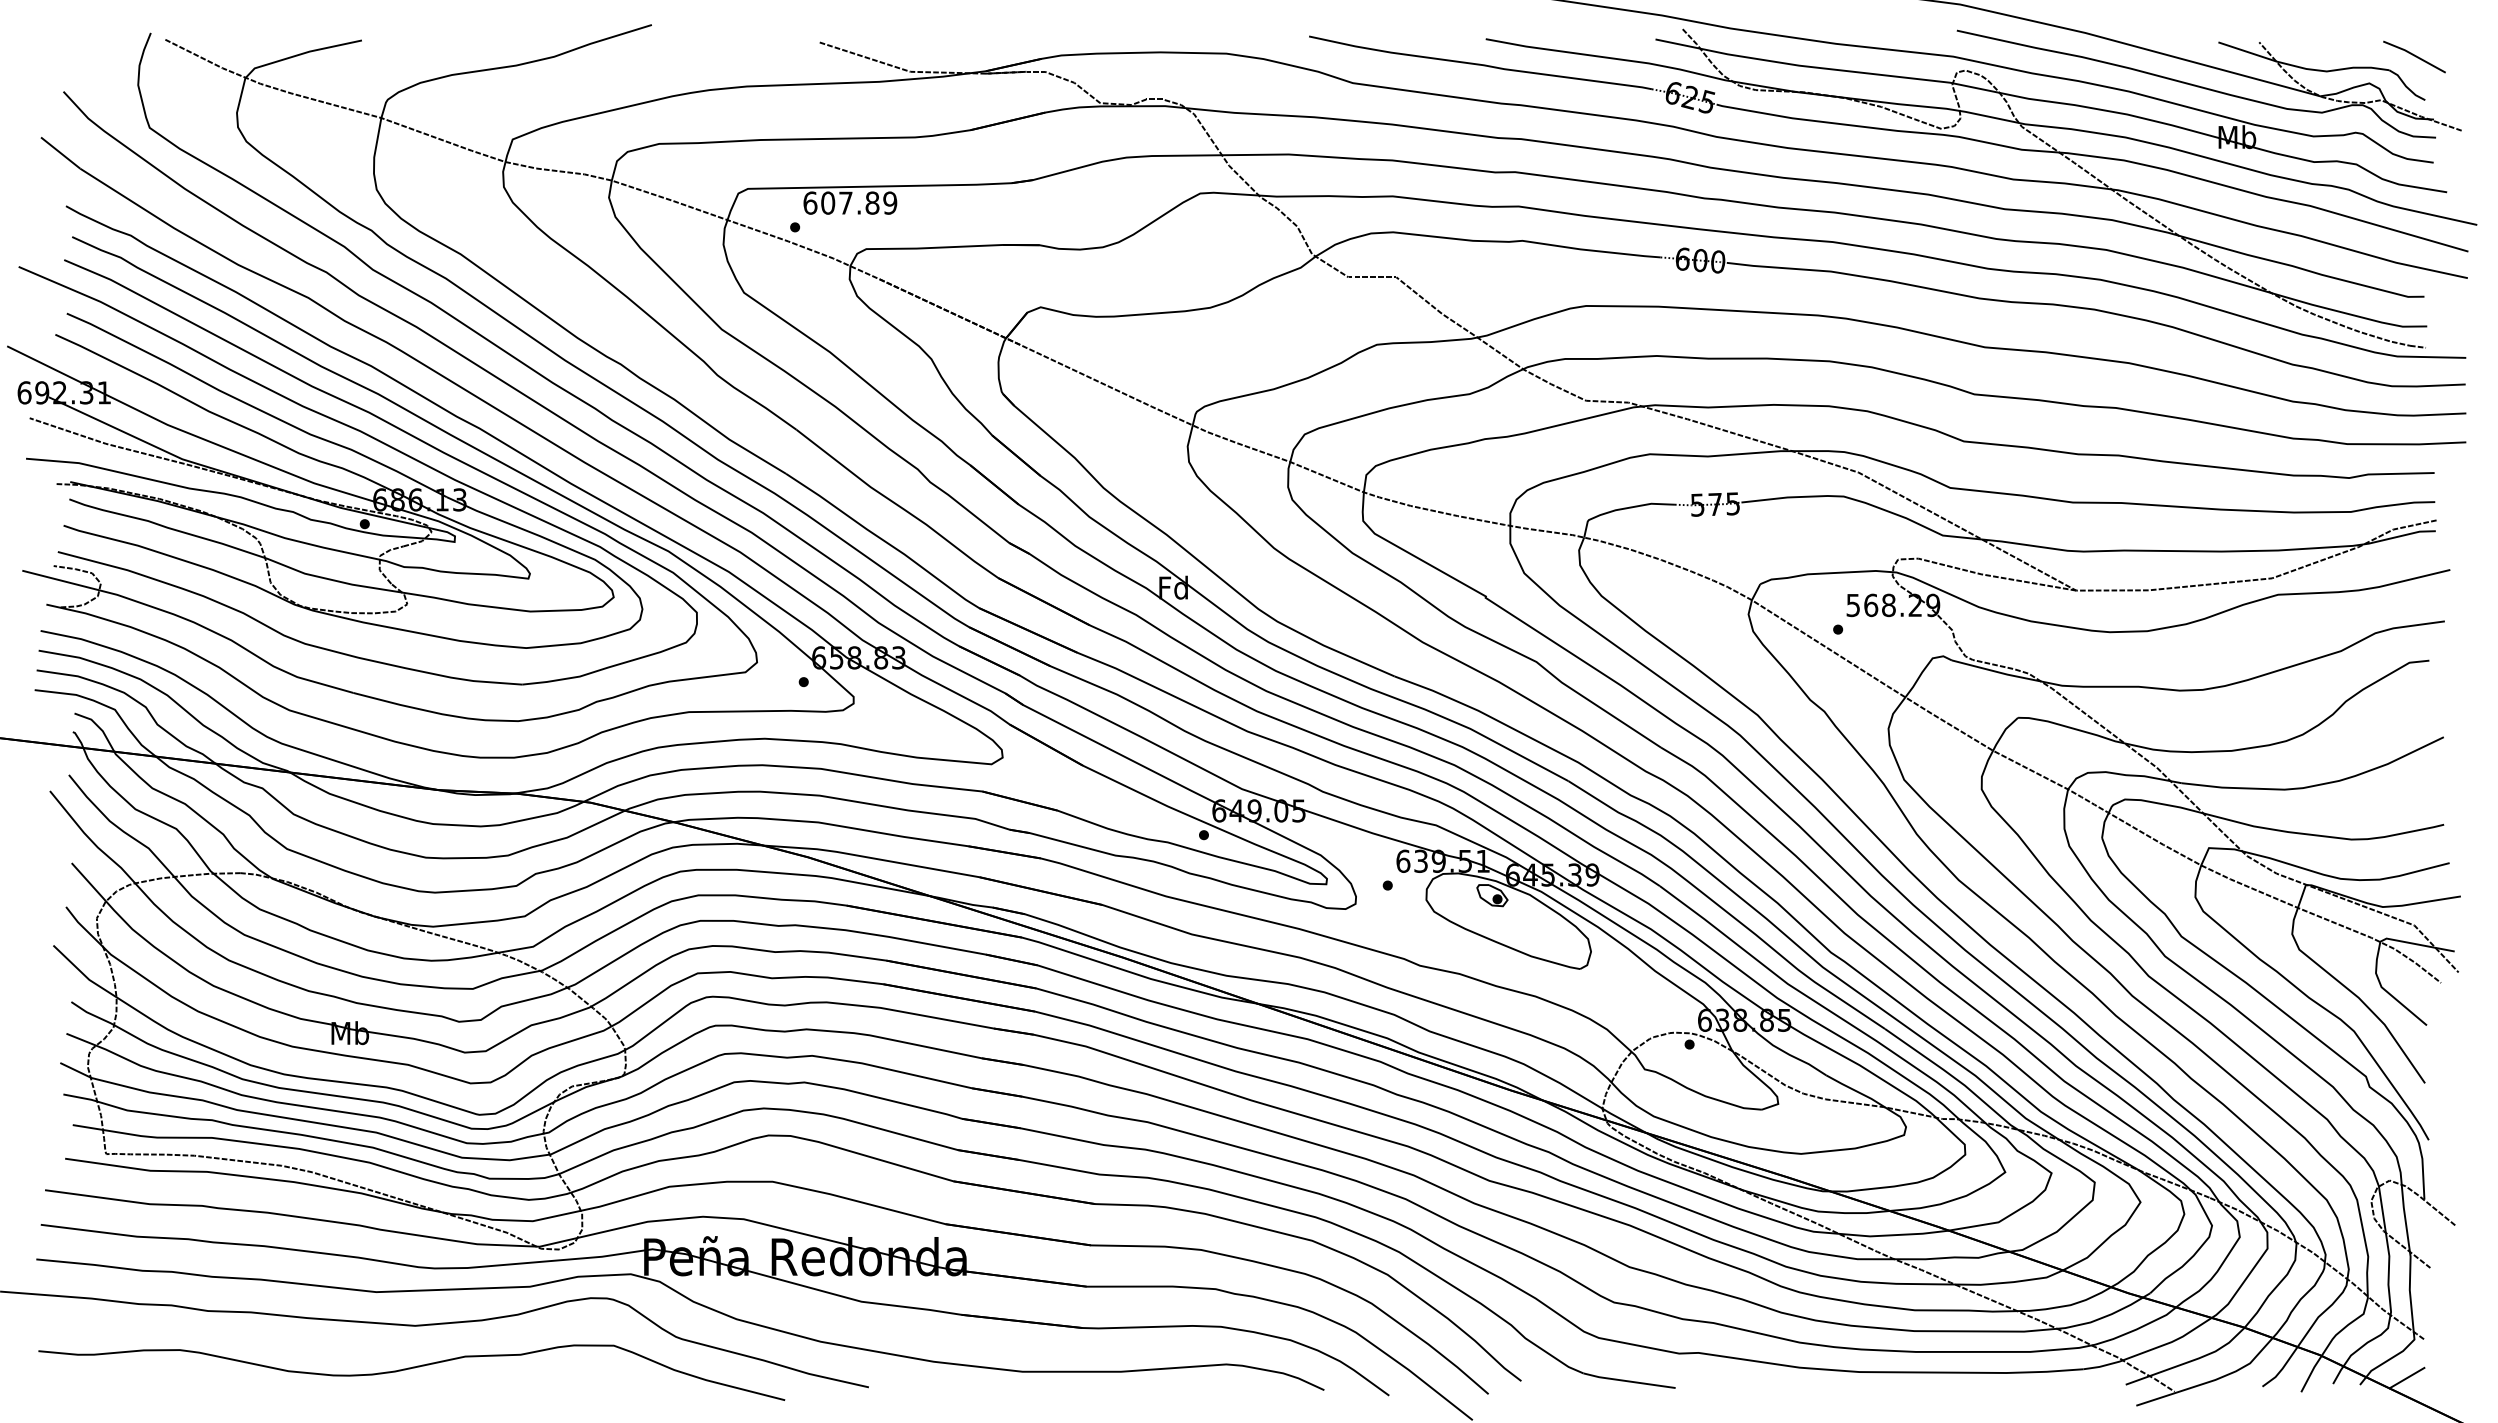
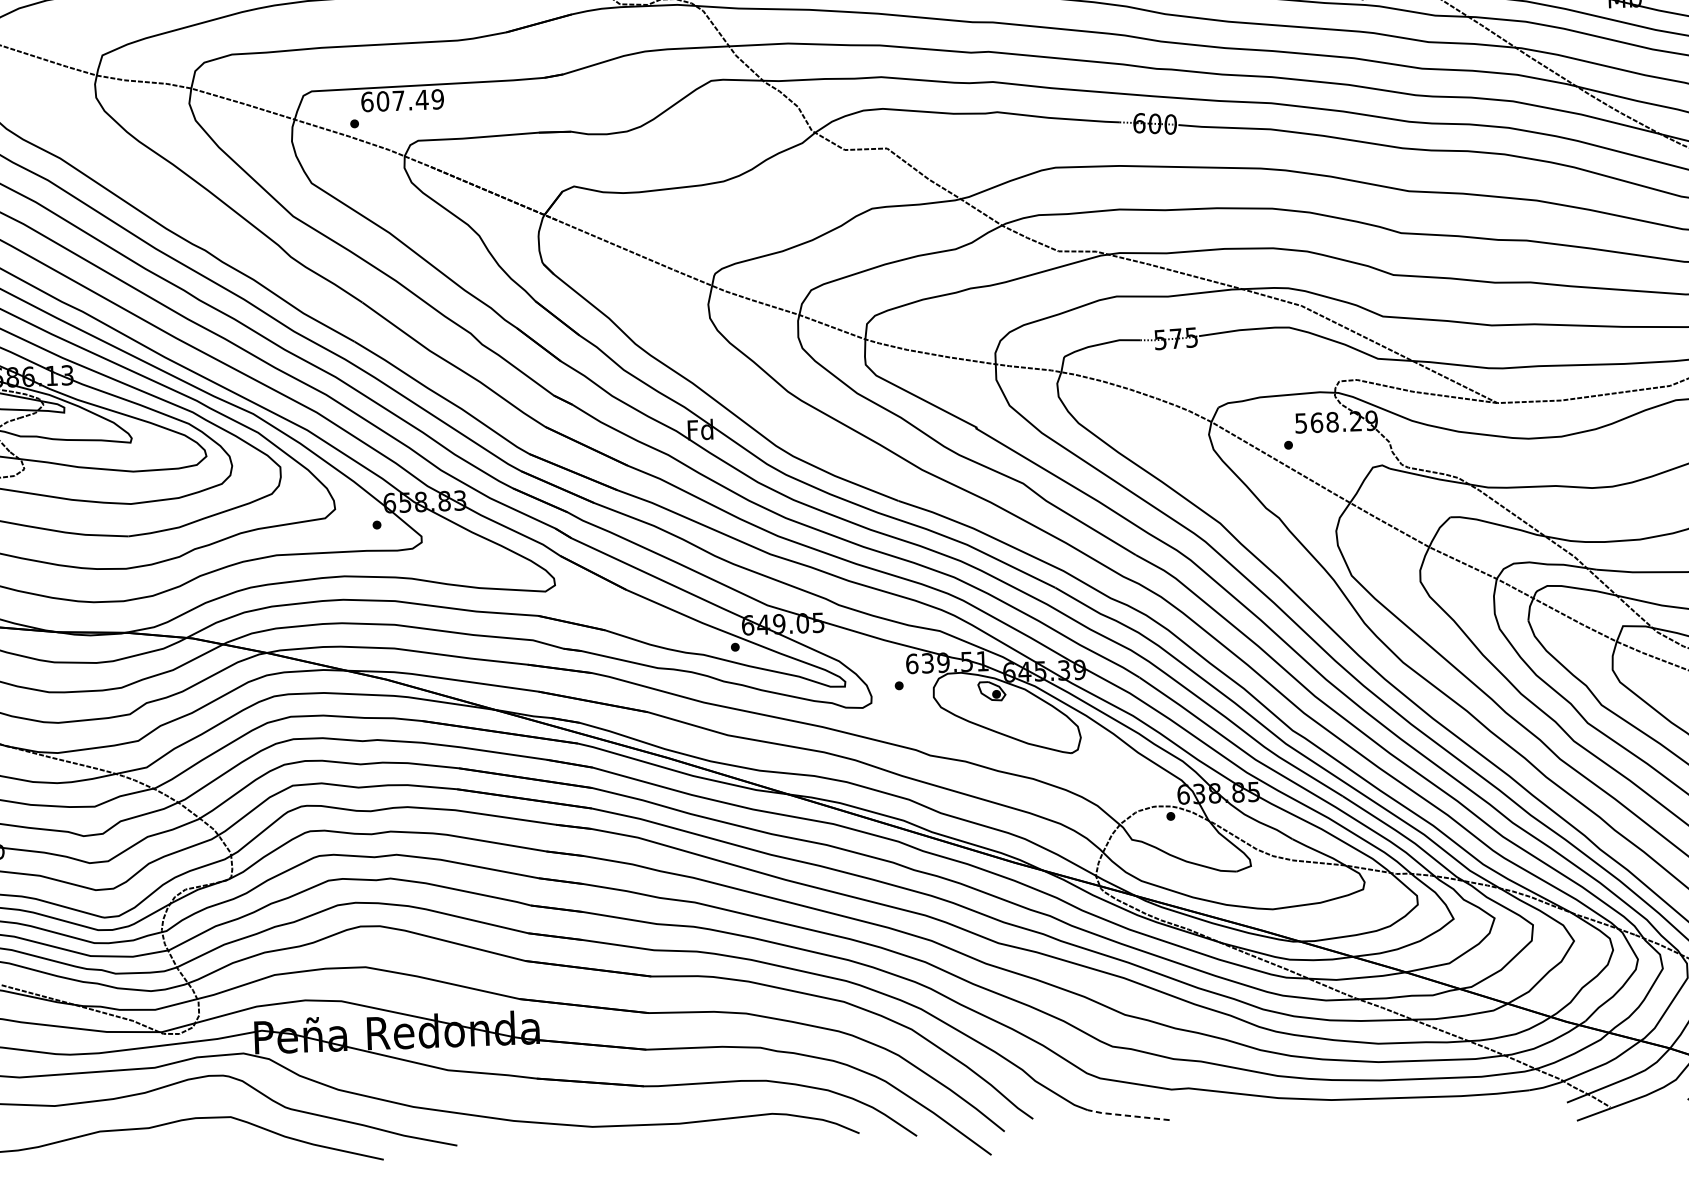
text: (872, 202) -> (422, 99), 607.89 -> 607.49
line: (1628, 1381) -> (1127, 1115), solid -> dashed

